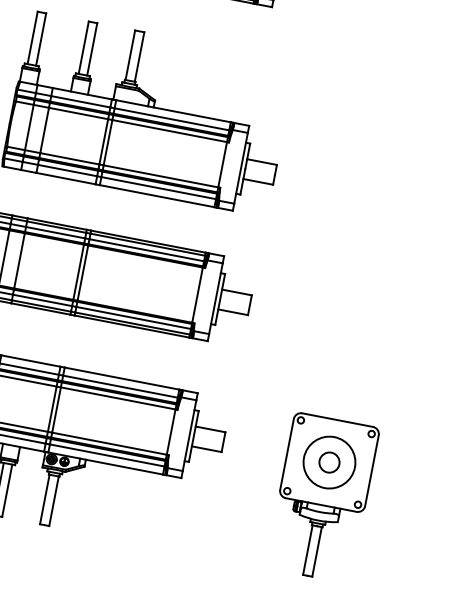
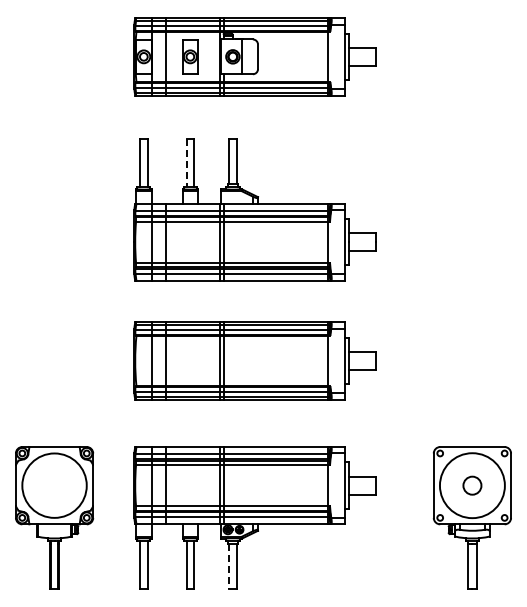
line: (83, 47) -> (186, 162), solid -> dashed
circle: (329, 462) -> (472, 485), size x1.4
line: (44, 499) -> (228, 566), solid -> dashed

